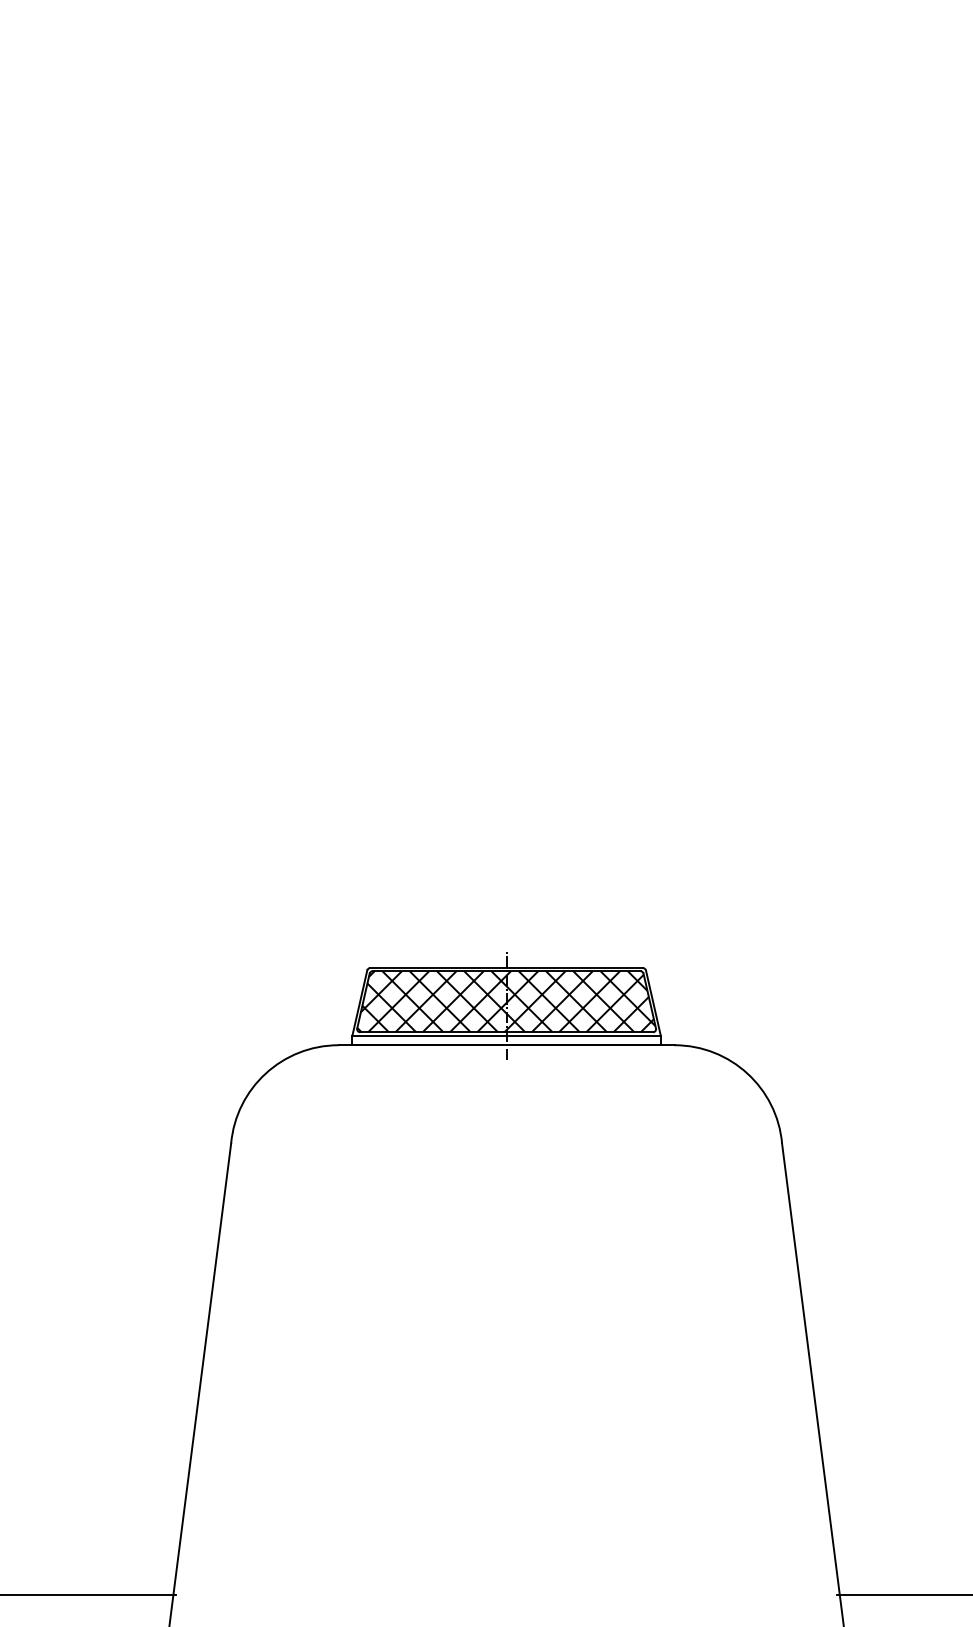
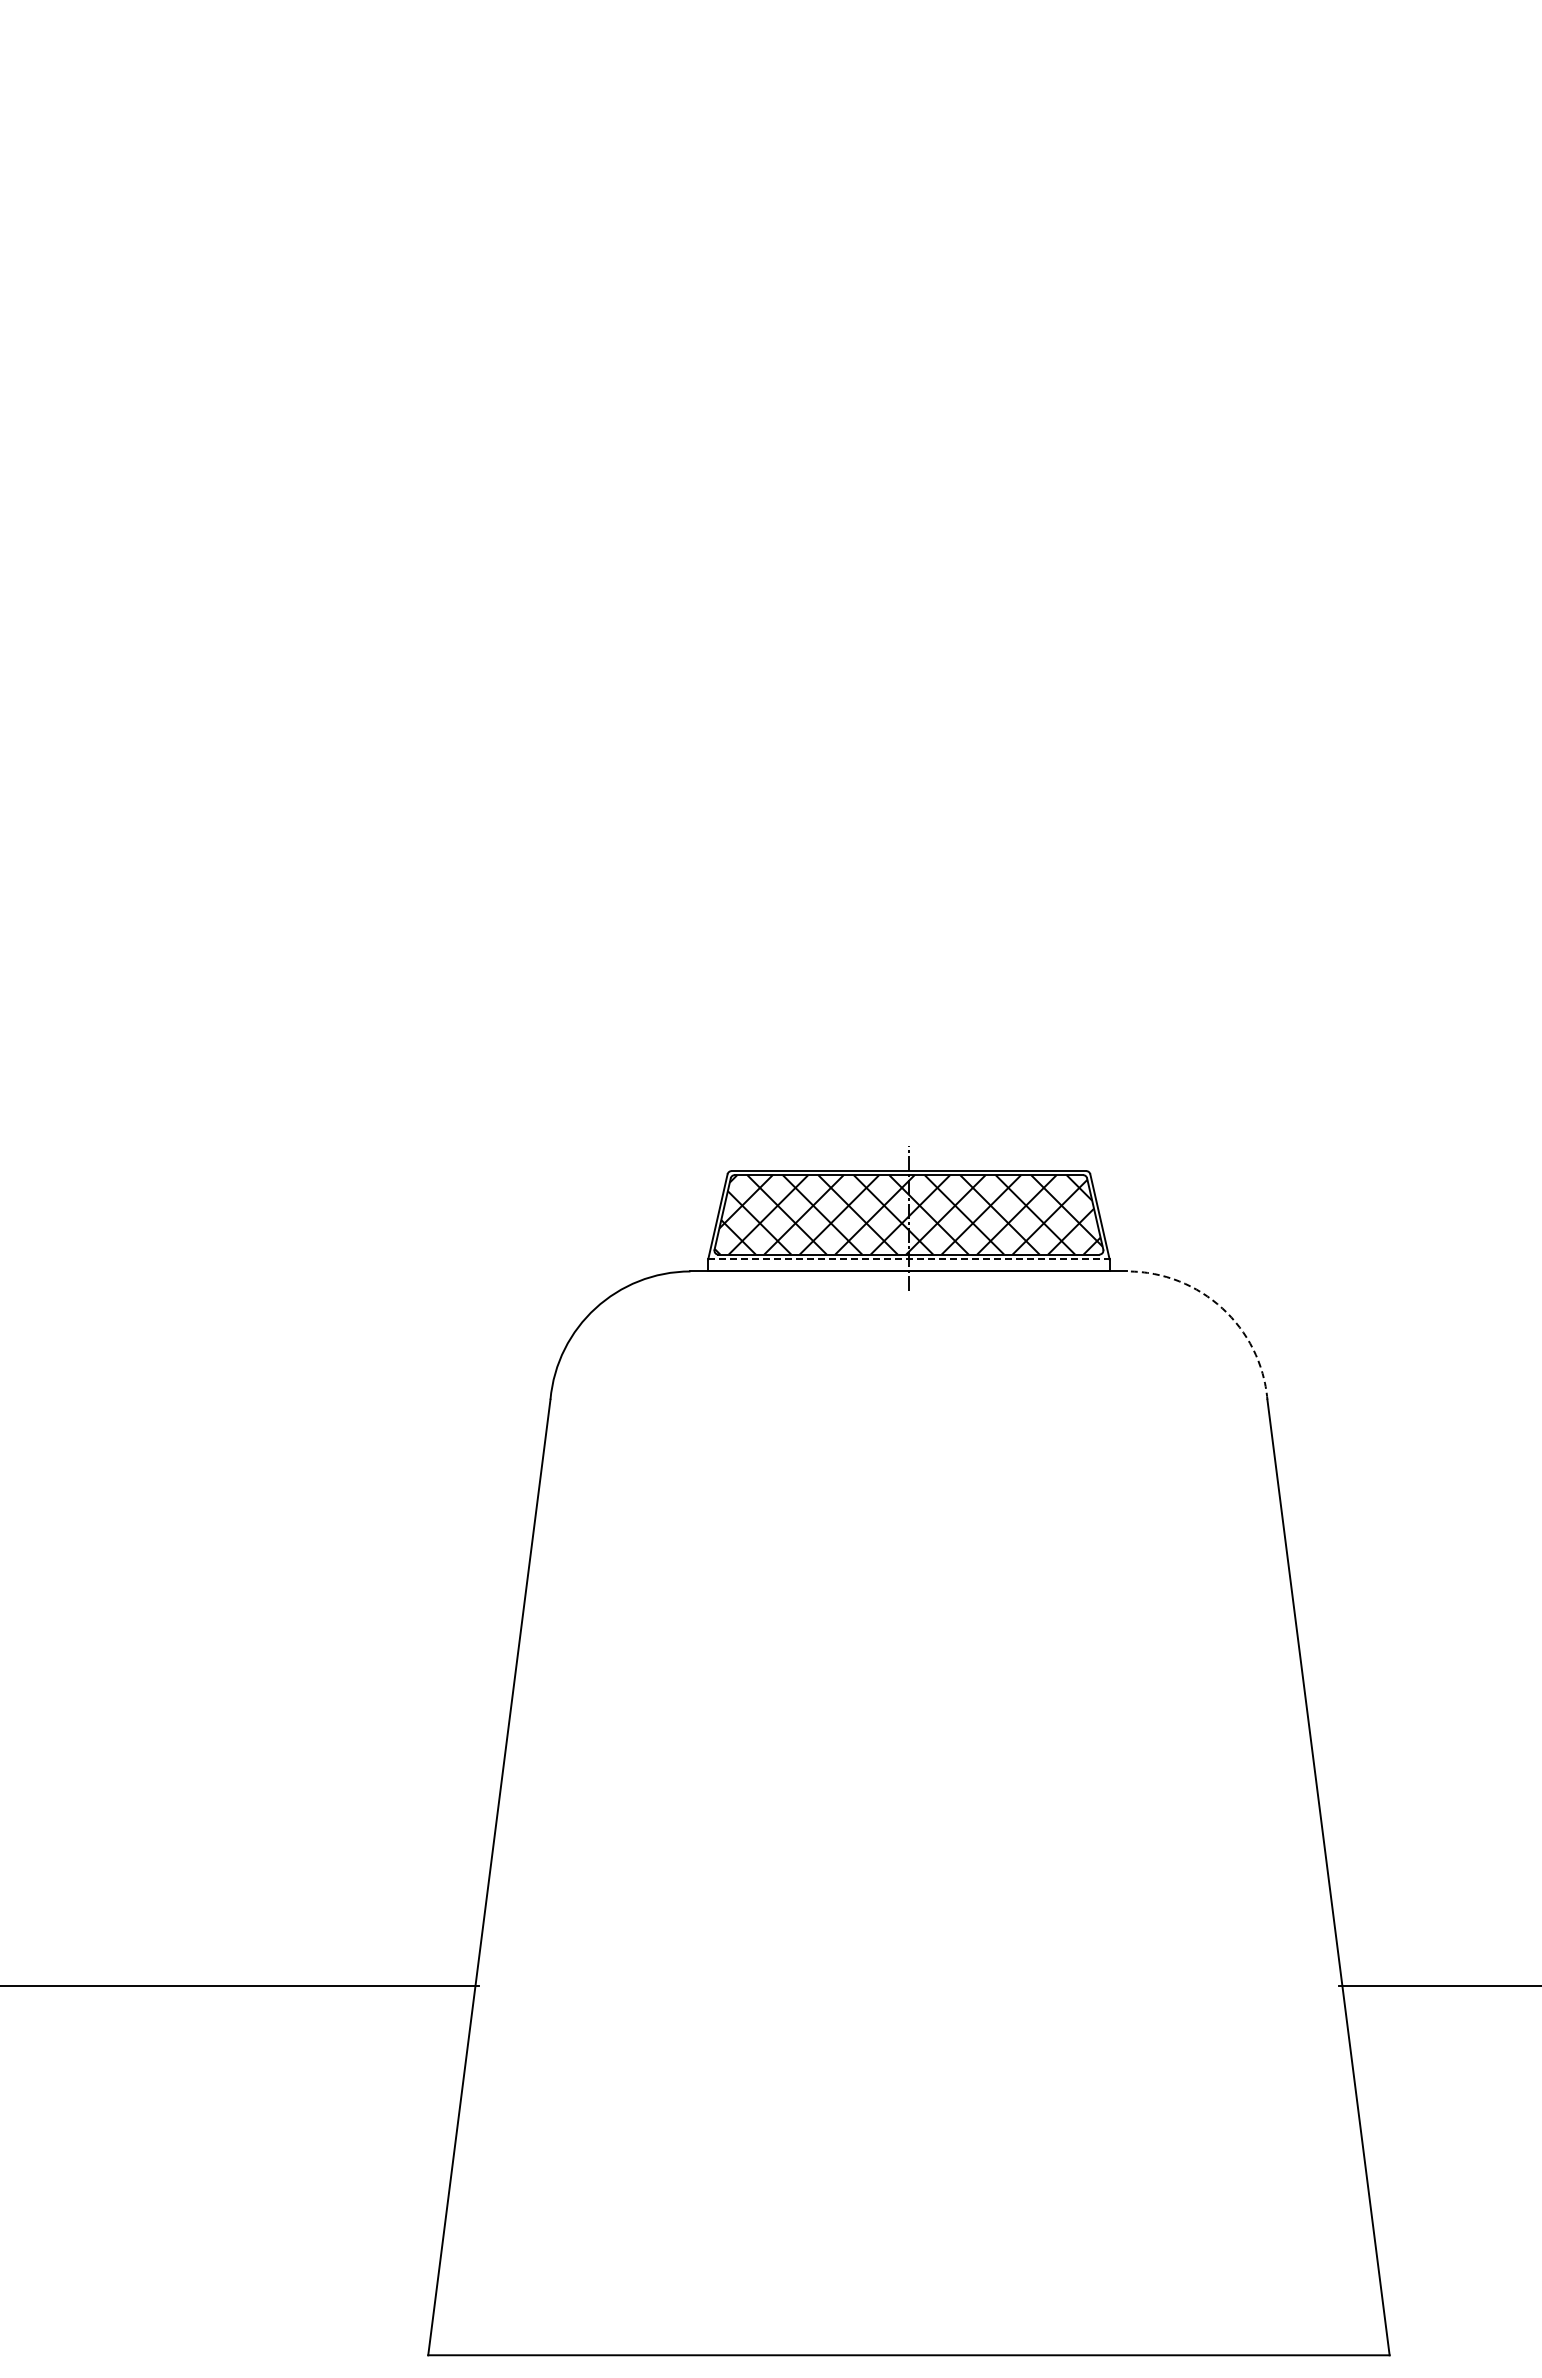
line: (506, 1036) -> (908, 1259), solid -> dashed
arc: (747, 1073) -> (1222, 1308), solid -> dashed

